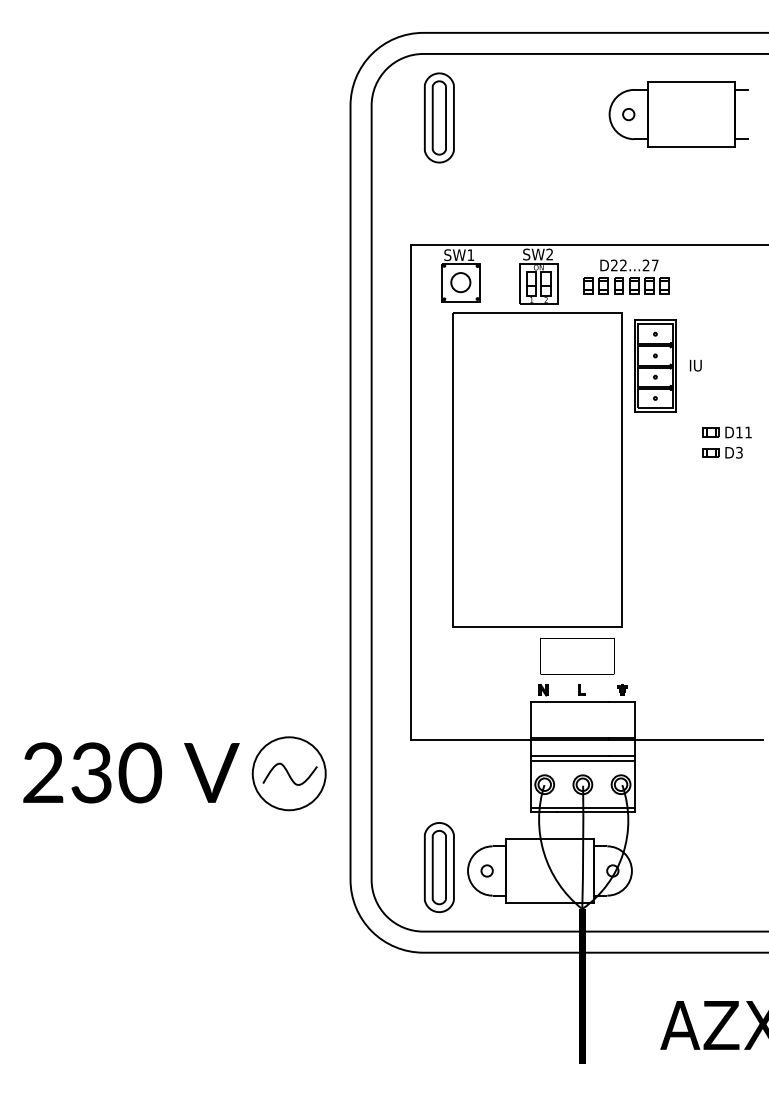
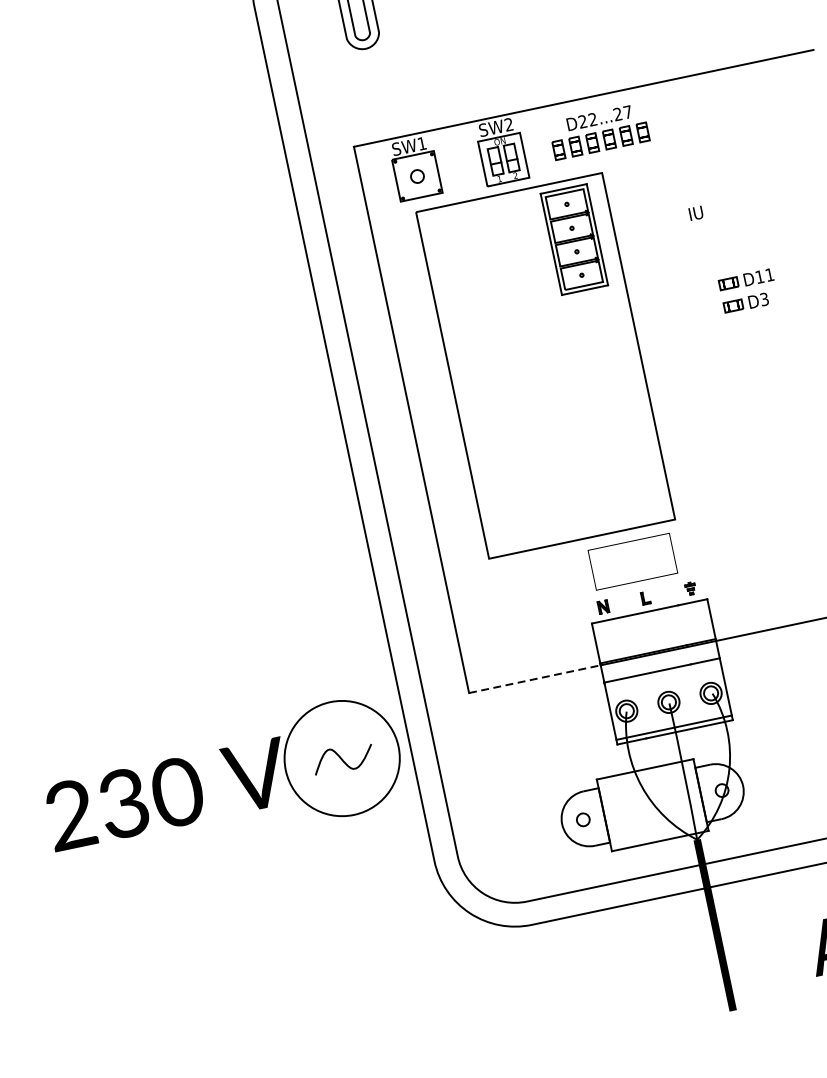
circle: (460, 282) -> (416, 176), size x0.6
part: (655, 365) -> (574, 238), moved
line: (470, 740) -> (534, 679), solid -> dashed
line: (582, 761) -> (663, 676), removed
circle: (288, 773) -> (341, 758), size x1.4
part: (439, 867) -> (529, 827), removed

